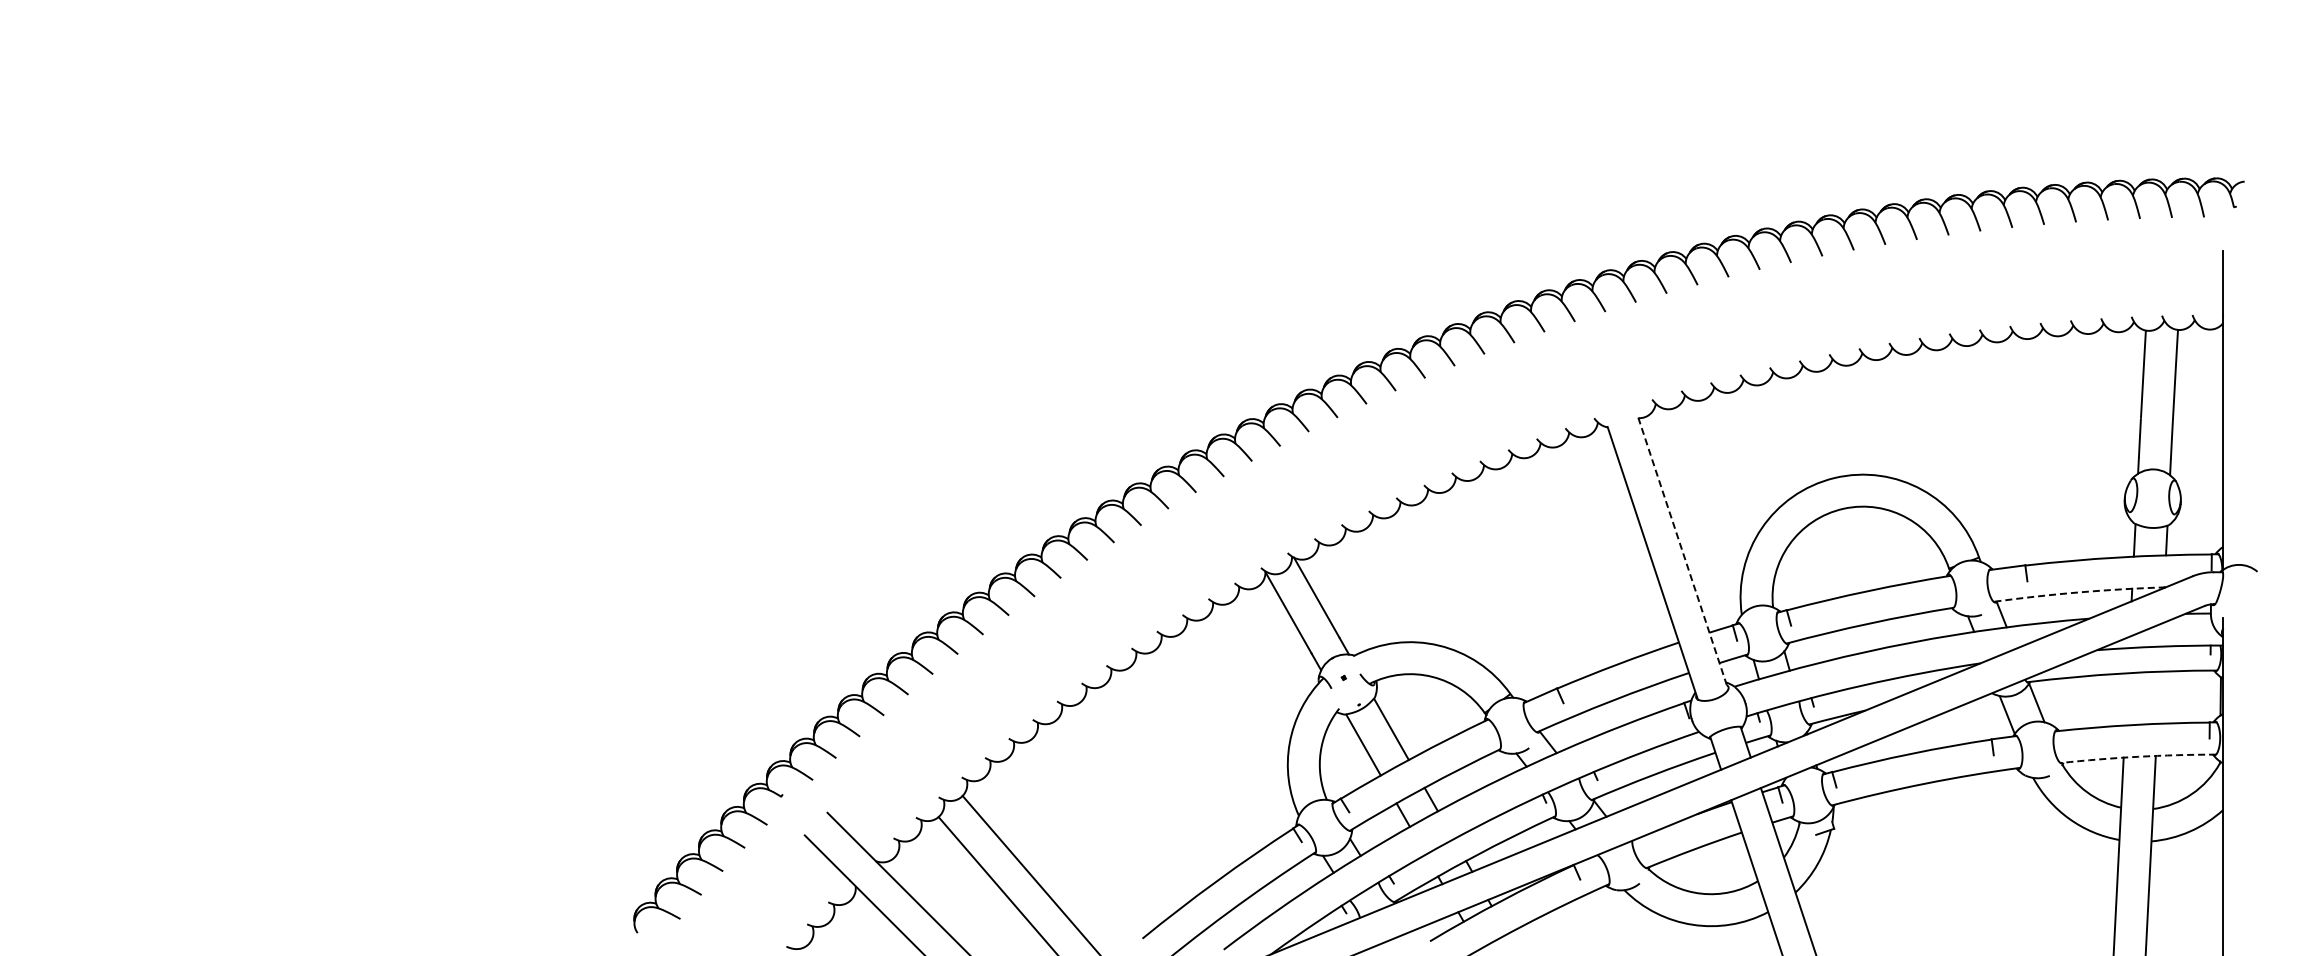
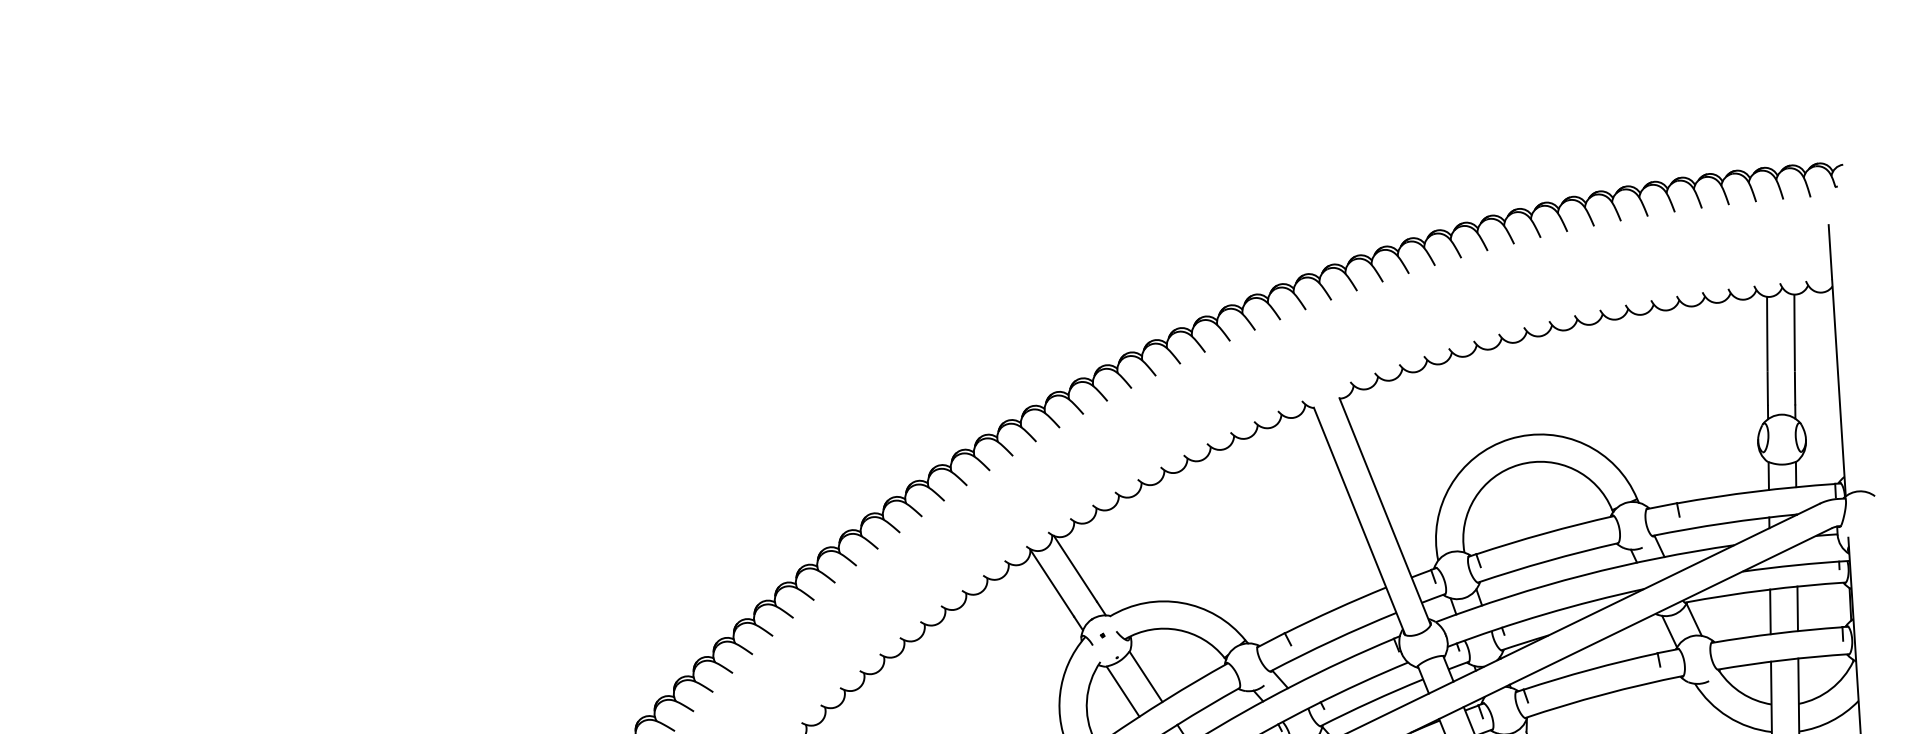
line: (1683, 554) -> (1385, 512), dashed -> solid
arc: (2079, 592) -> (1724, 523), dashed -> solid
line: (2158, 697) -> (1797, 608), added
line: (2126, 699) -> (1770, 612), added
arc: (2138, 756) -> (1783, 659), dashed -> solid

